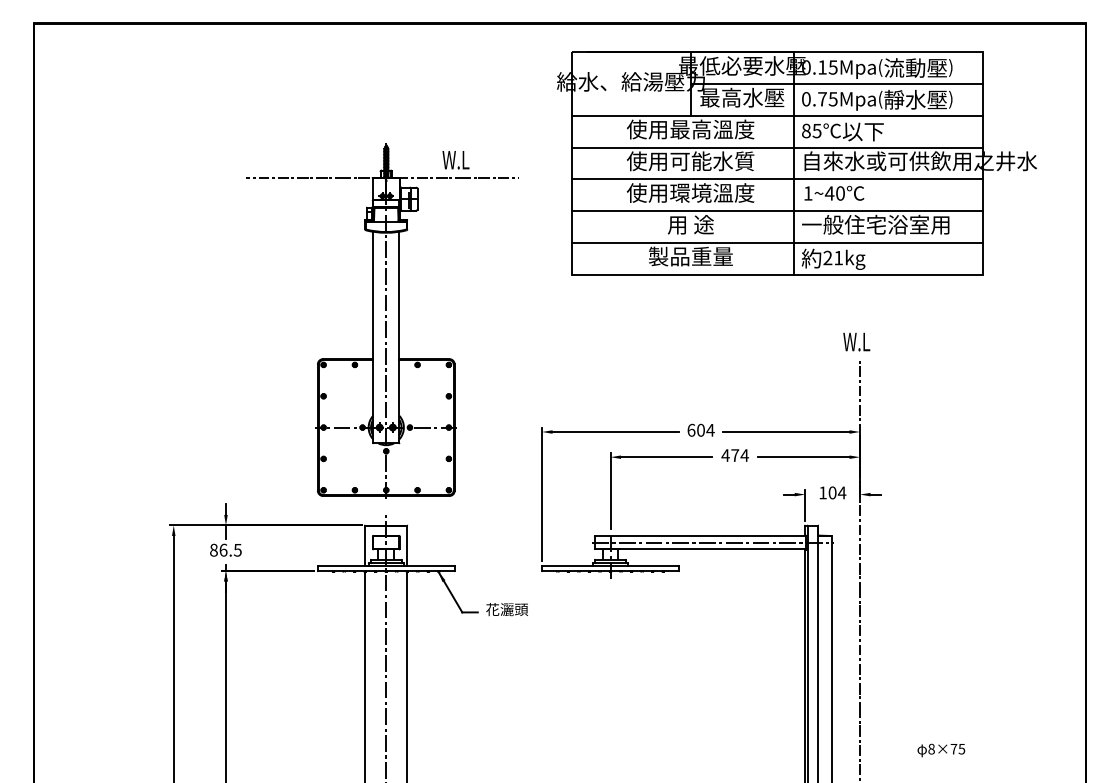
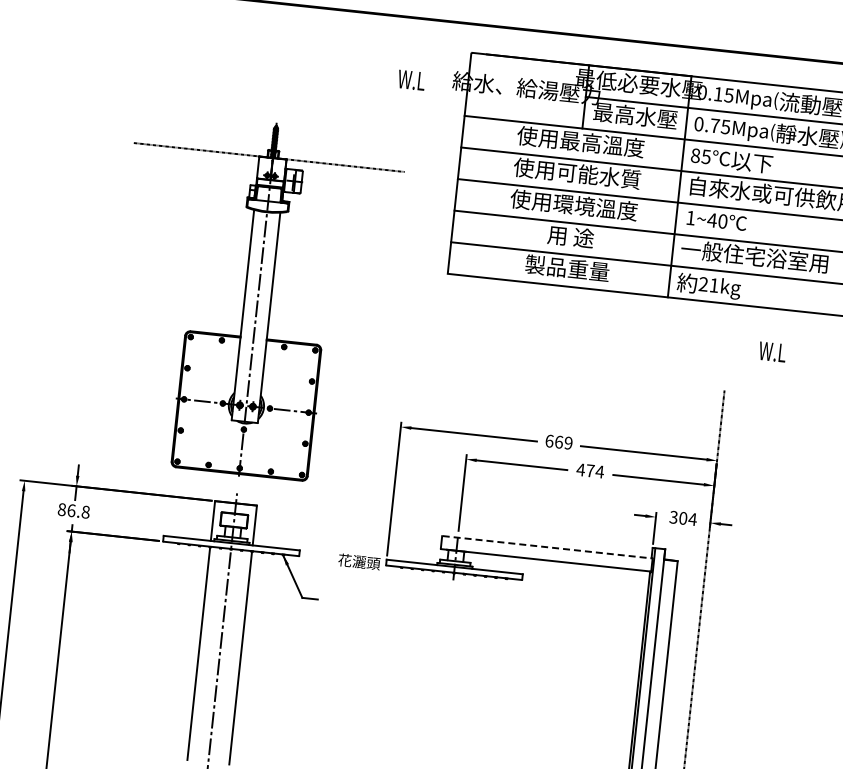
text: (455, 160) -> (411, 80), moved
text: (856, 341) -> (772, 351), moved
text: (705, 429) -> (563, 441), 604 -> 669
text: (822, 492) -> (673, 516), 104 -> 304
line: (700, 536) -> (547, 547), solid -> dashed
line: (712, 542) -> (558, 554), removed
text: (237, 549) -> (85, 511), 86.5 -> 86.8
text: (506, 609) -> (358, 561), moved

